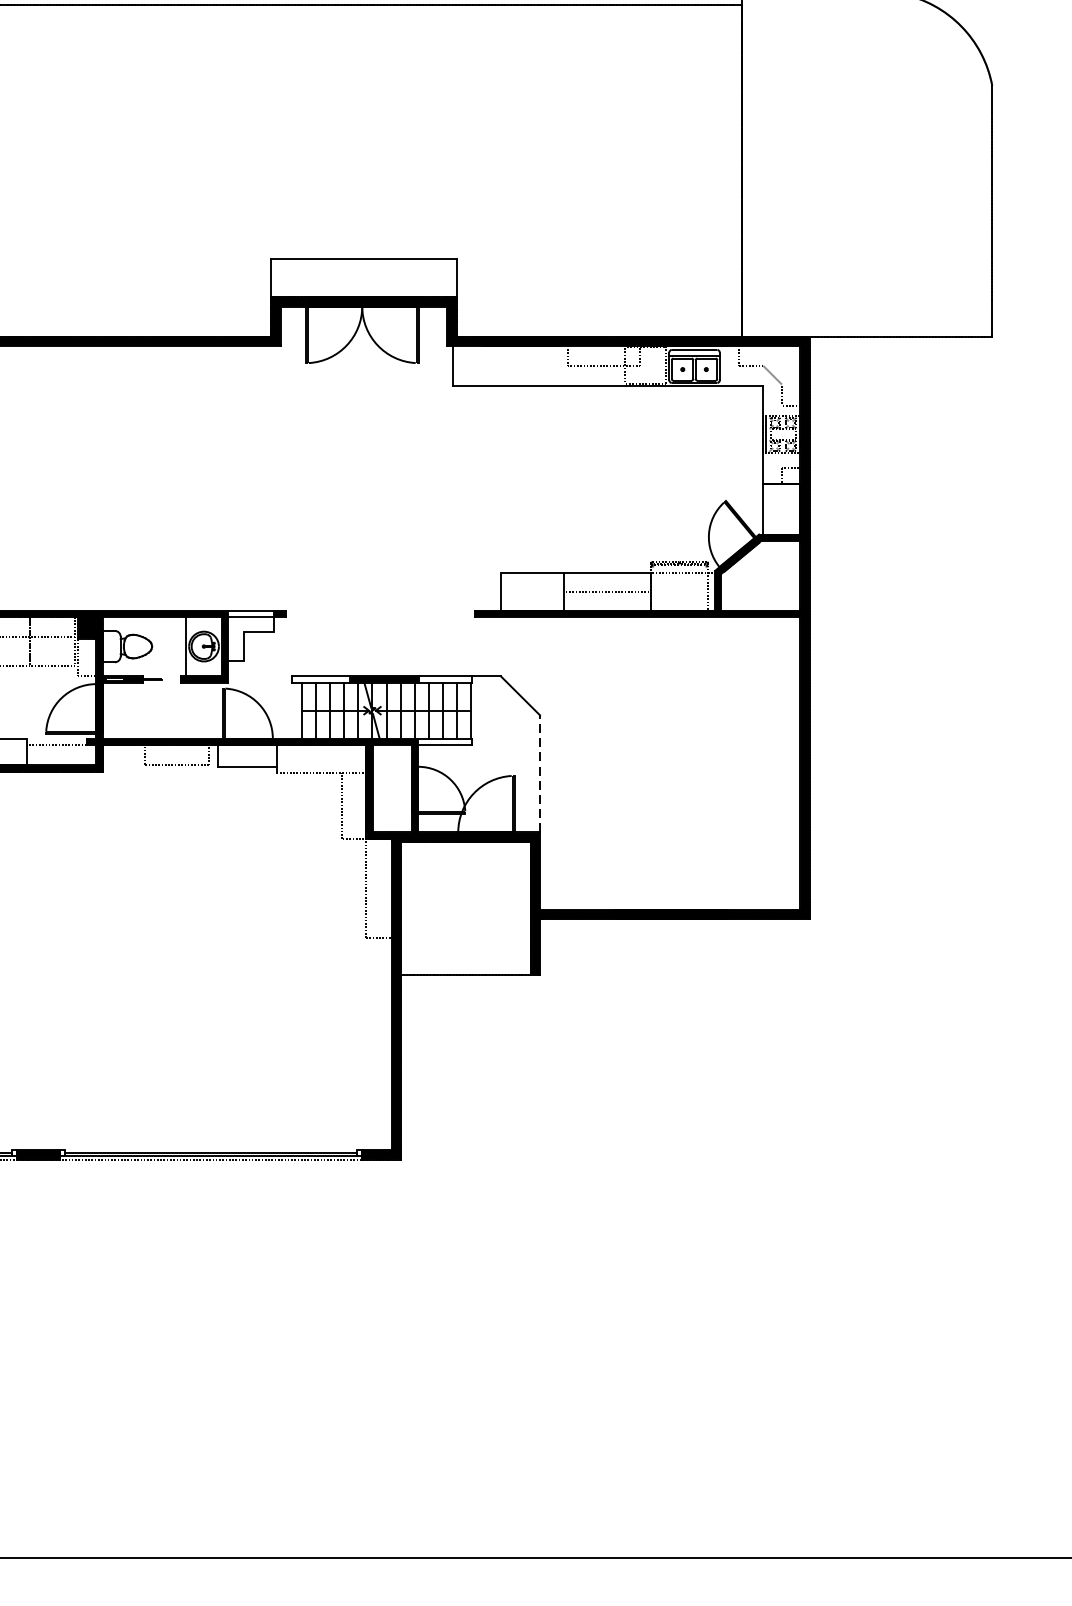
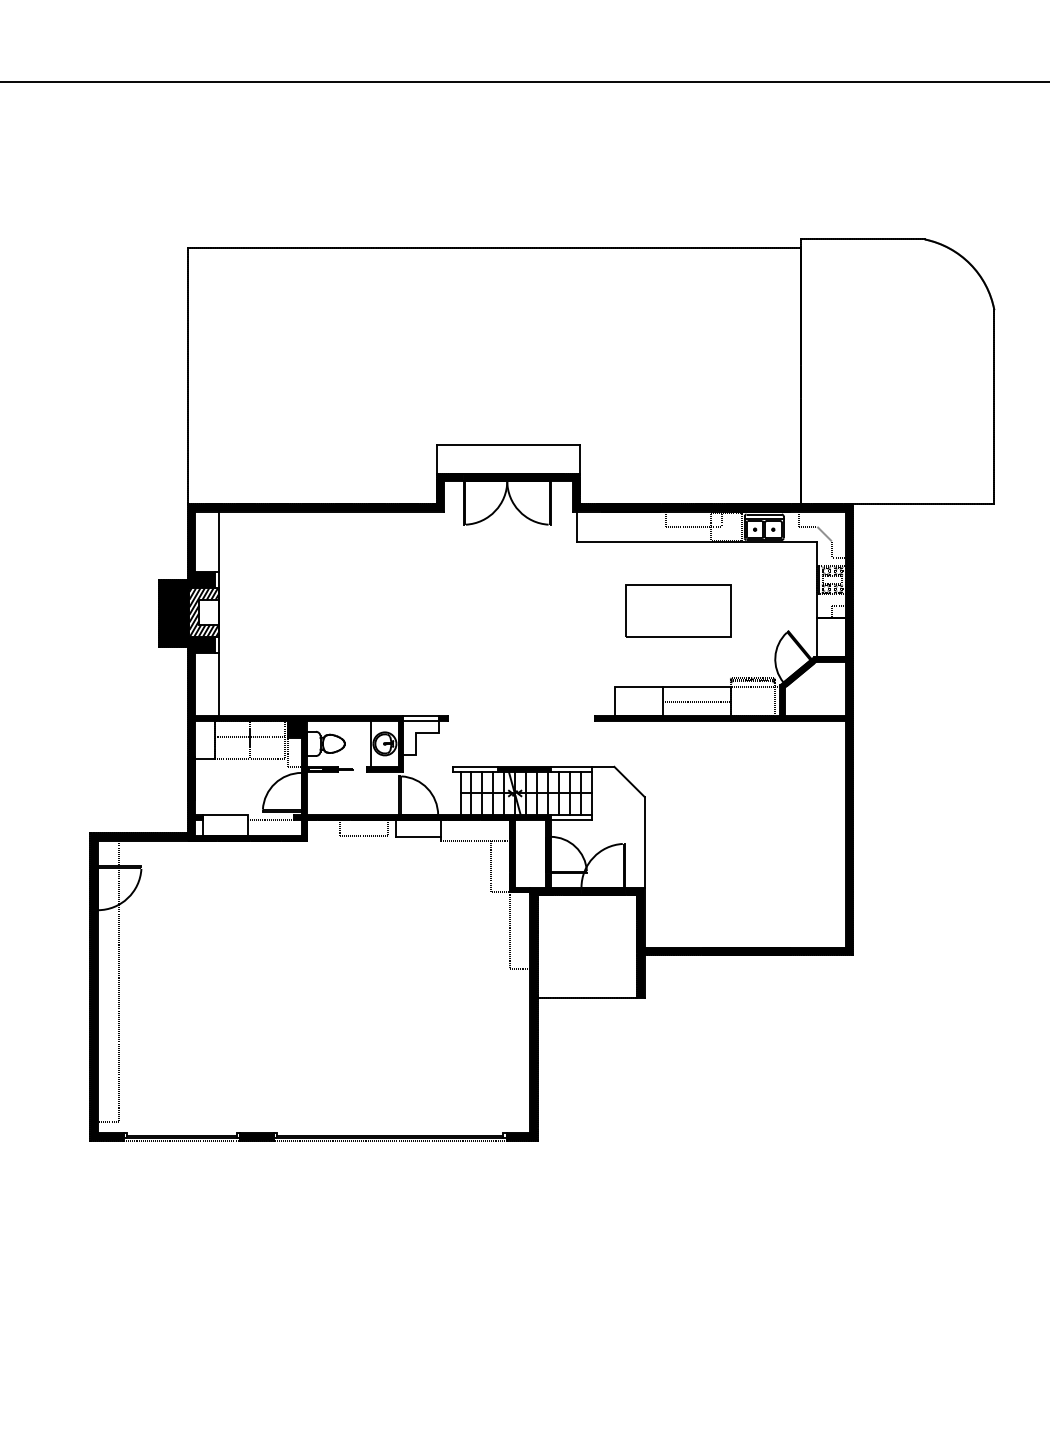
part: (583, 474) -> (678, 610), added
line: (539, 772) -> (644, 841), dashed -> solid

